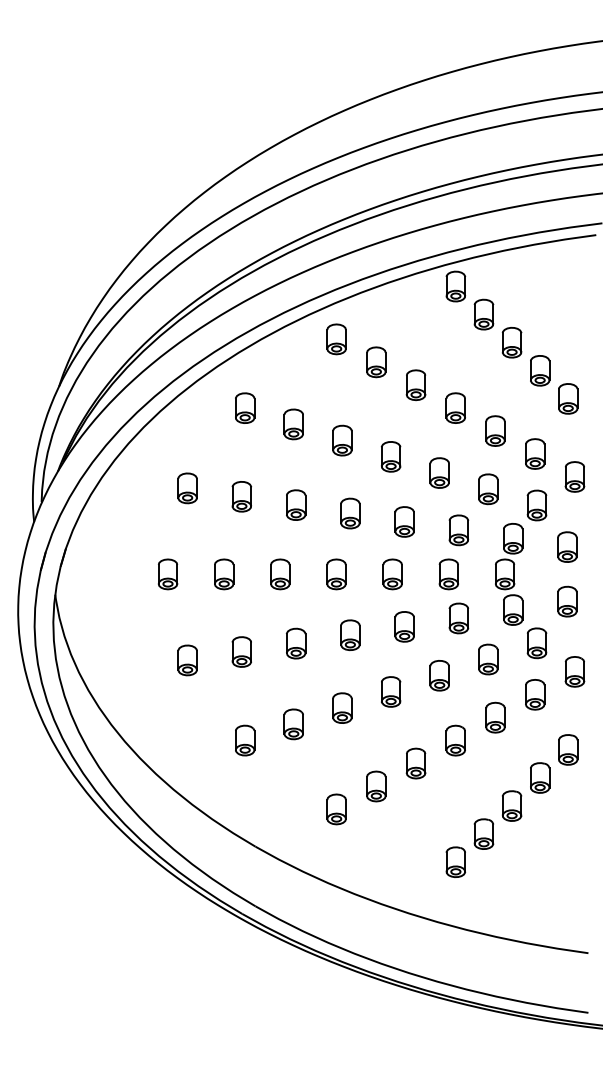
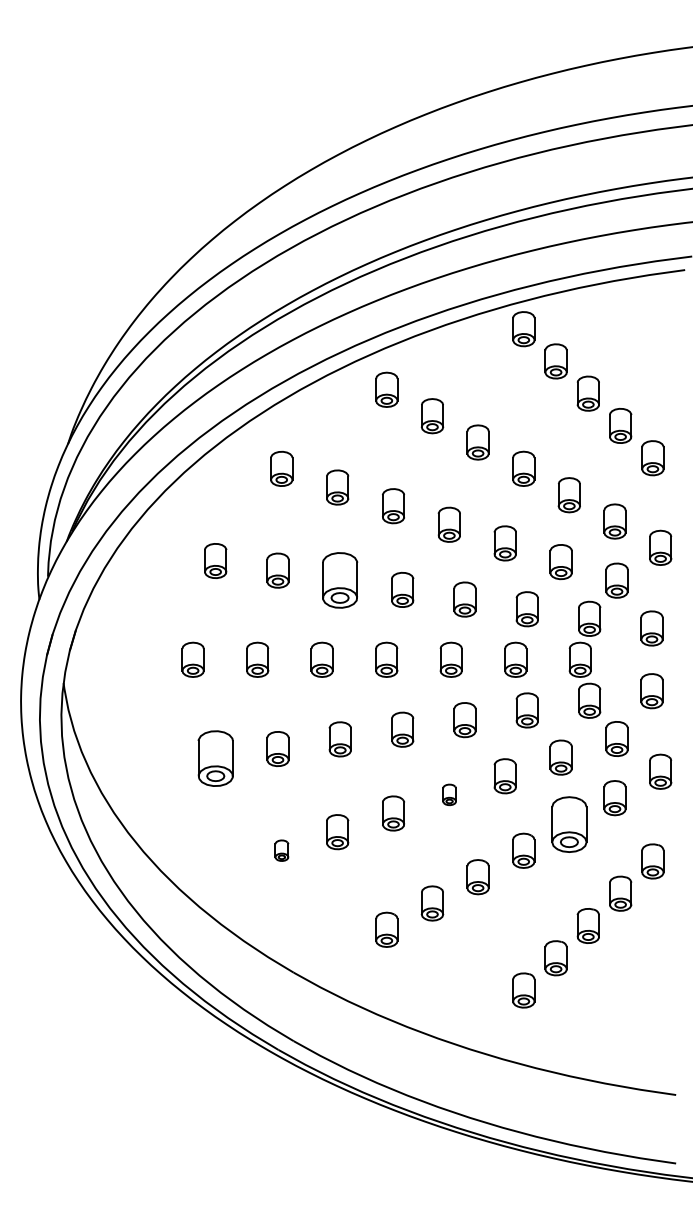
part: (296, 504) -> (340, 579), size x1.6
part: (187, 660) -> (215, 758), size x1.6
part: (391, 691) -> (449, 794), size x0.6
part: (495, 717) -> (569, 824), size x1.6
part: (245, 740) -> (282, 850), size x0.6

